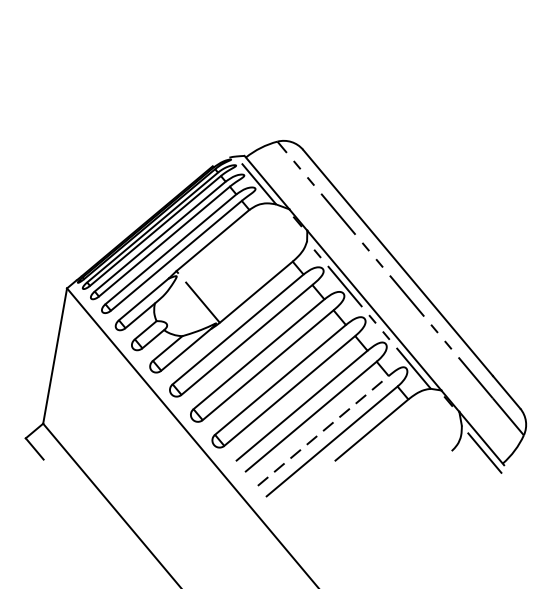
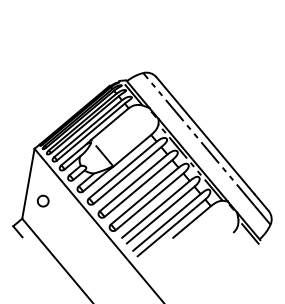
part: (82, 388) -> (42, 200), added
line: (324, 430) -> (167, 222), dashed -> solid

